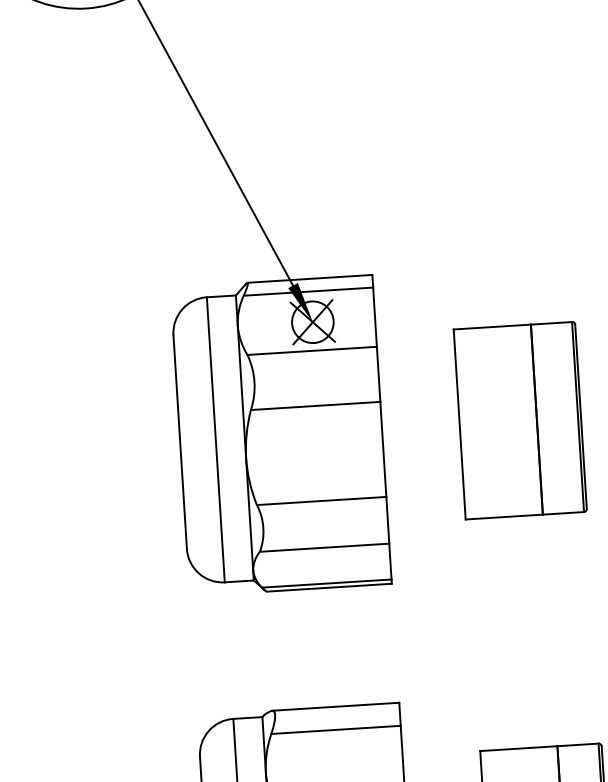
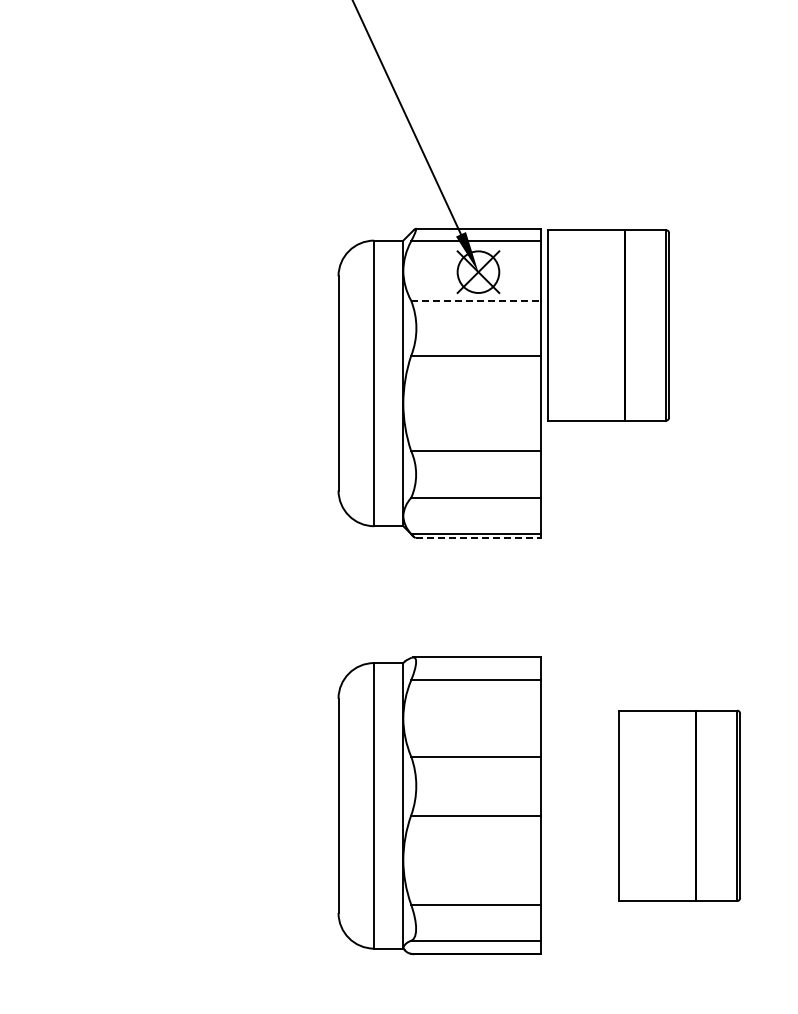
line: (312, 350) -> (476, 300), solid -> dashed
part: (520, 420) -> (608, 325), moved
line: (329, 588) -> (478, 538), solid -> dashed

